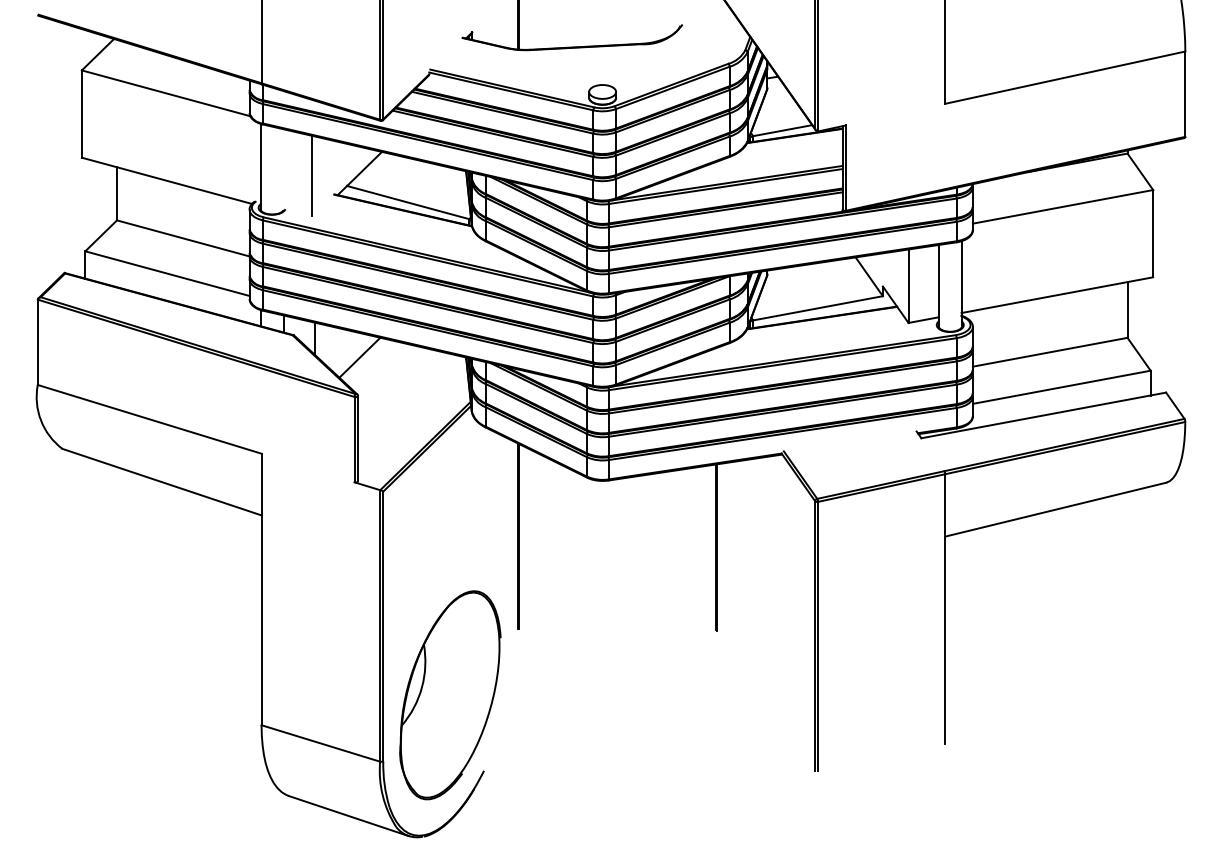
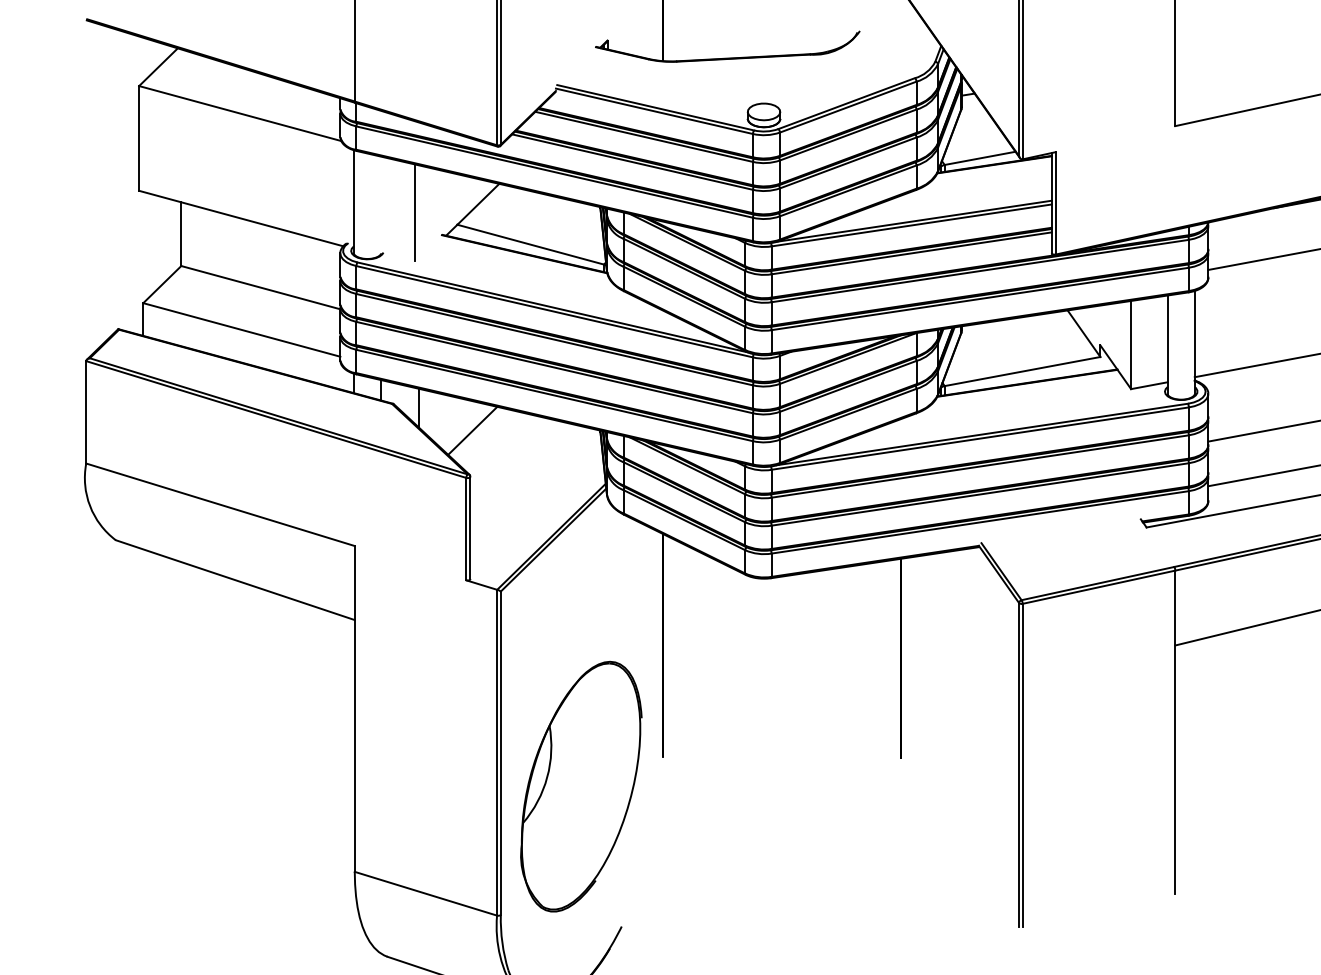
part: (450, 695) -> (581, 786), moved

